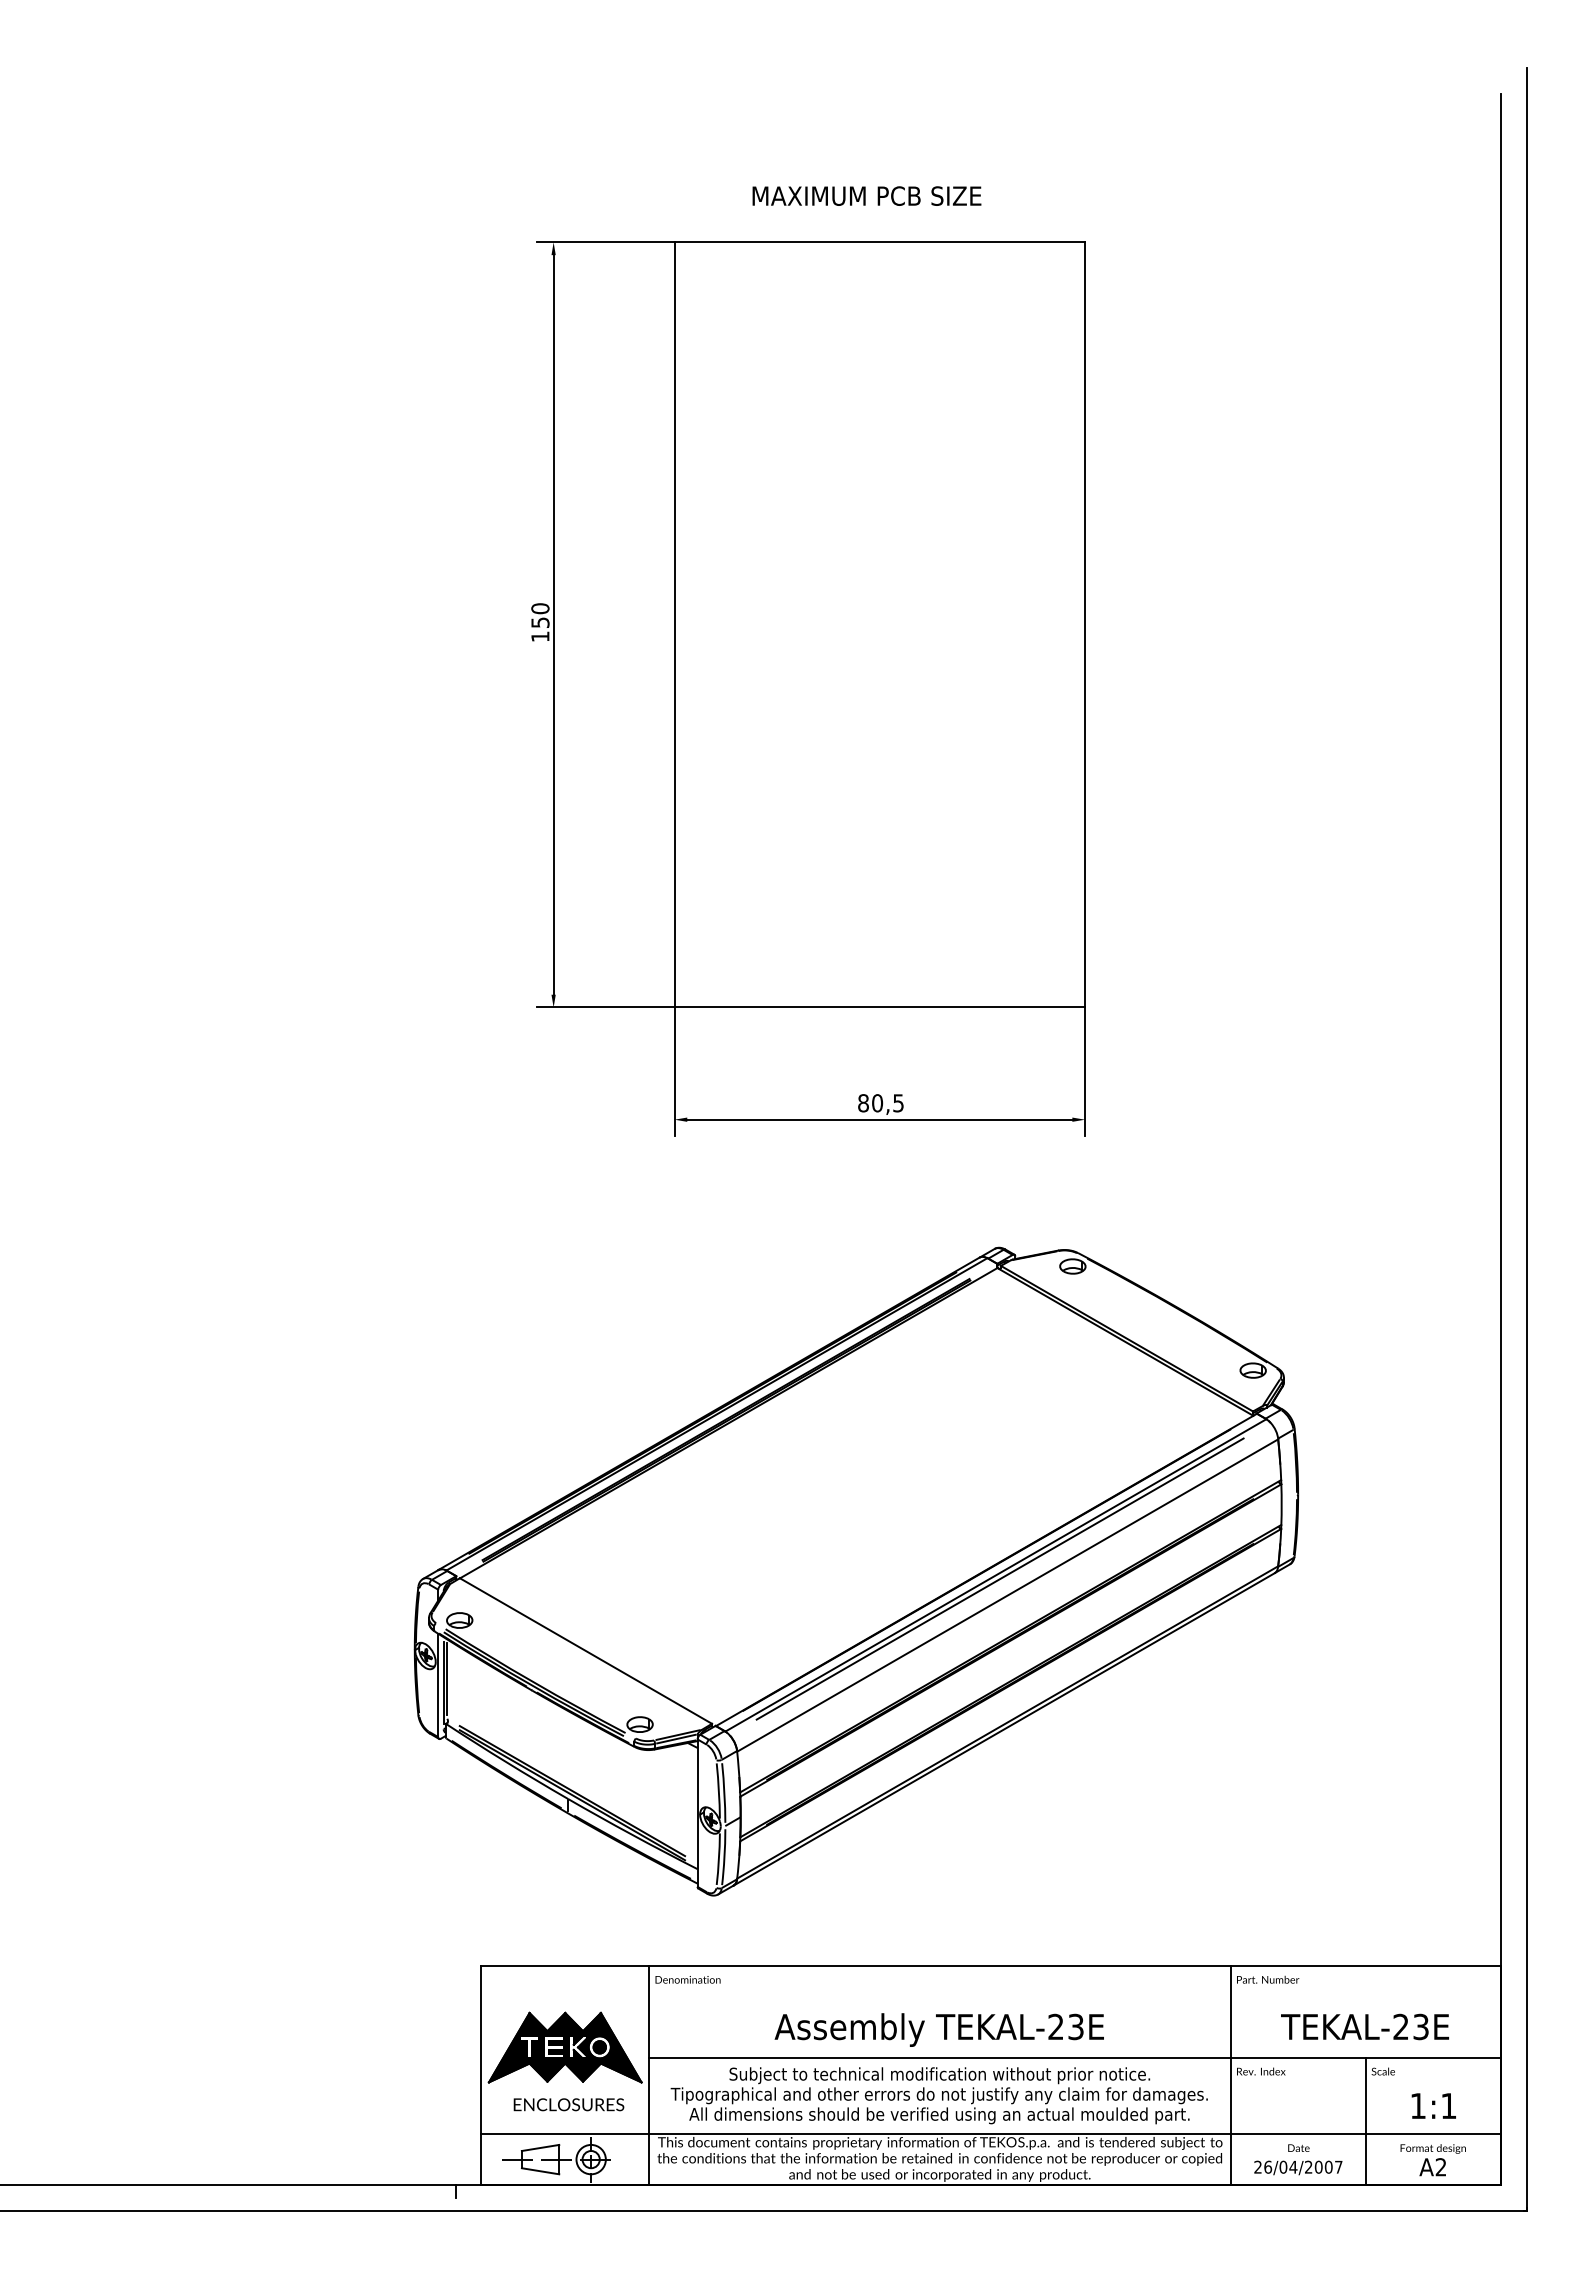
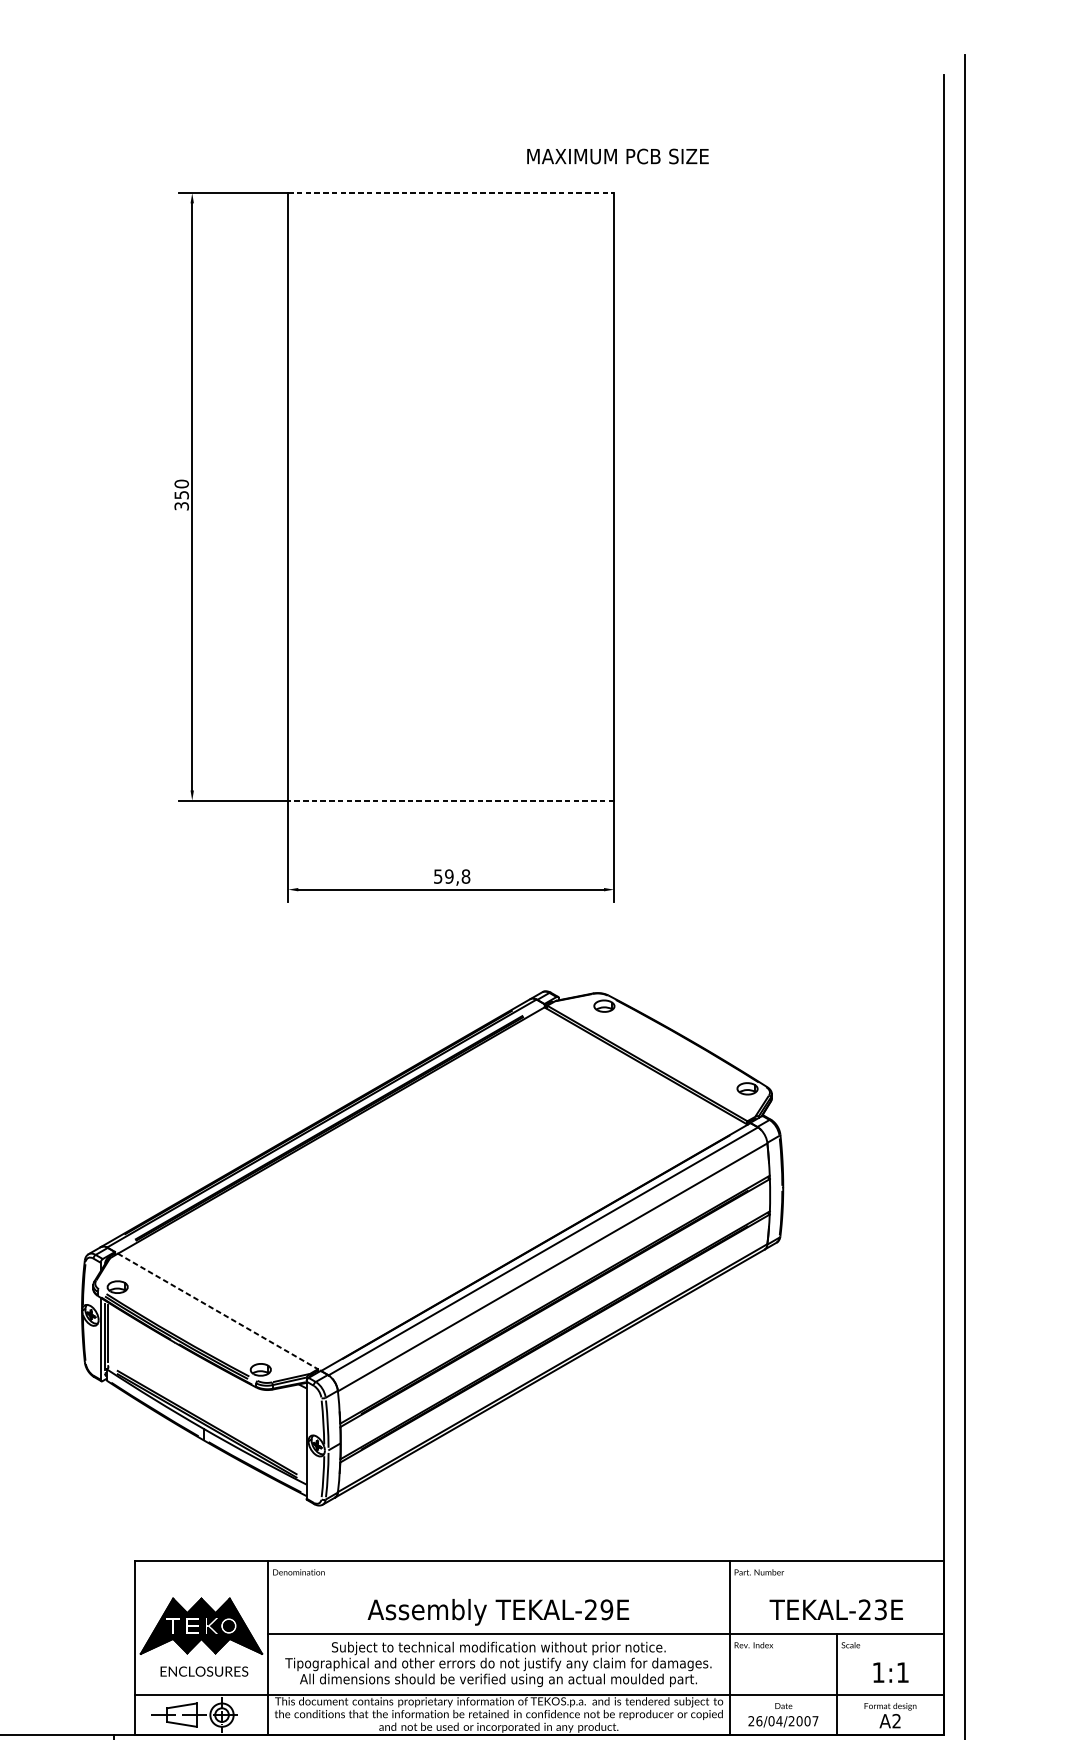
text: (866, 195) -> (617, 156), moved
line: (880, 242) -> (451, 193), solid -> dashed
text: (540, 636) -> (181, 506), 150 -> 350
line: (879, 1007) -> (450, 800), solid -> dashed
text: (880, 1103) -> (451, 876), 80,5 -> 59,8
line: (999, 1578) -> (546, 1253), removed
line: (585, 1651) -> (217, 1311), solid -> dashed
text: (1075, 2027) -> (606, 1610), TEKAL-23E -> TEKAL-29E

